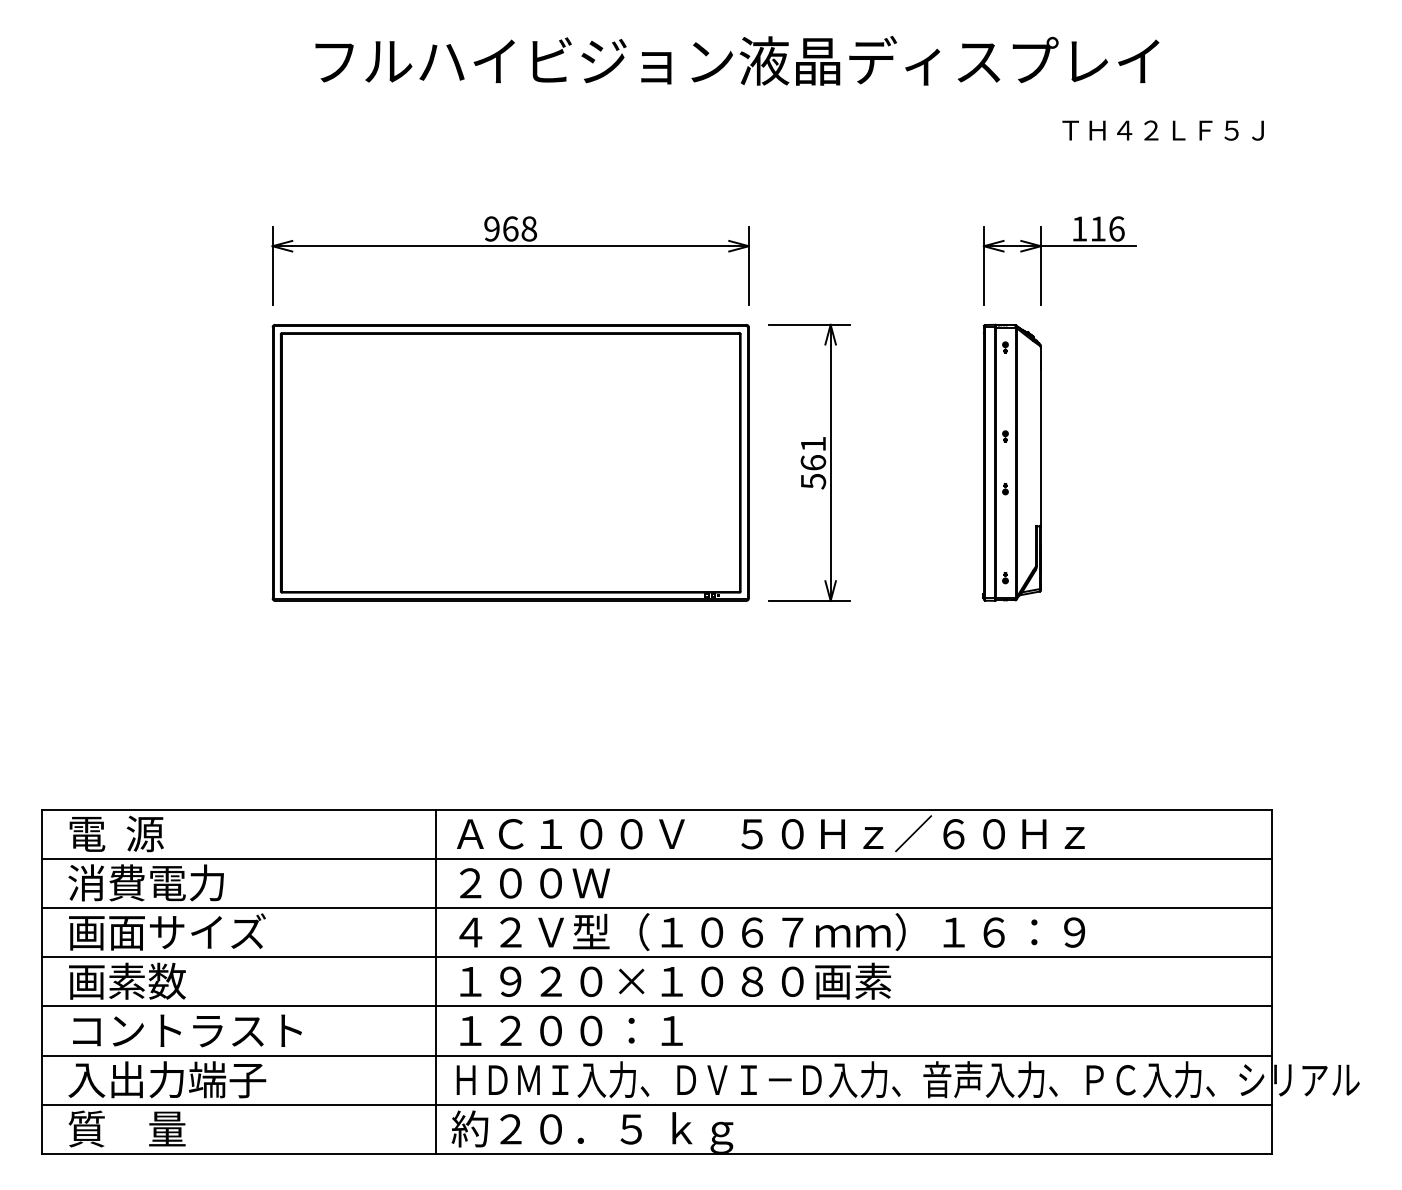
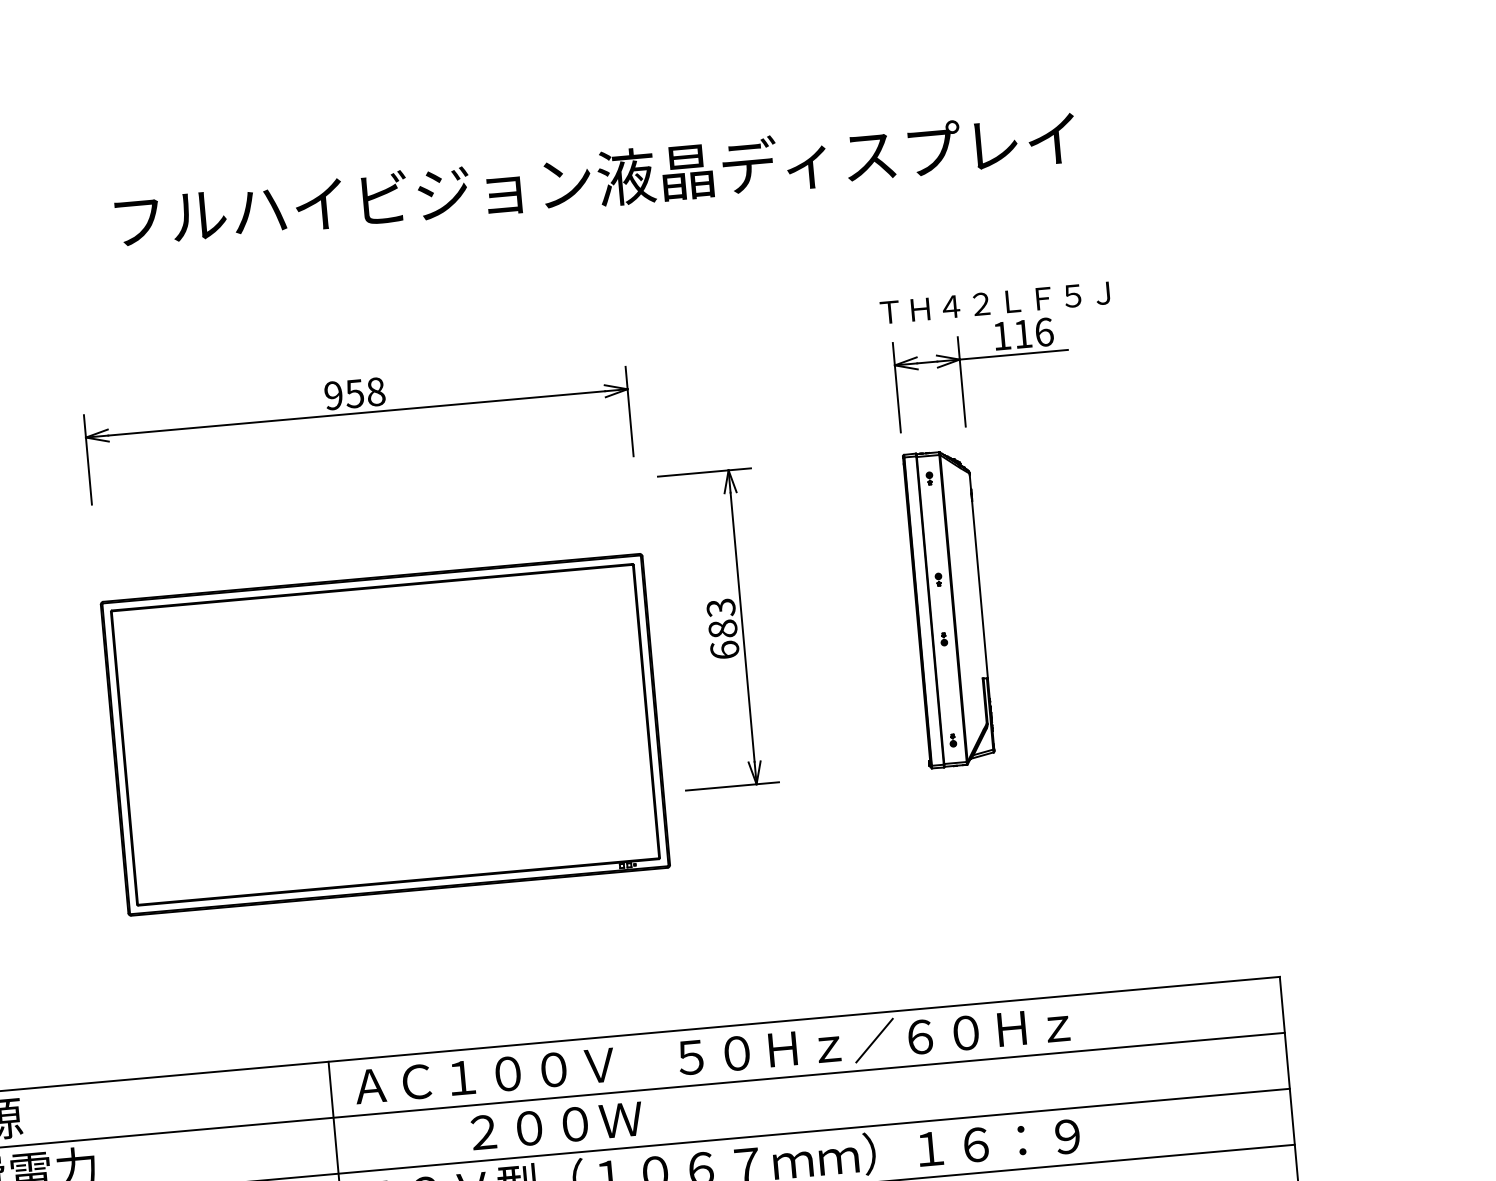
text: (1162, 130) -> (994, 302), moved
text: (510, 228) -> (354, 393), 968 -> 958
part: (510, 462) -> (385, 734), moved
text: (813, 462) -> (723, 628), 561 -> 683
text: (534, 883) -> (556, 1126), moved

